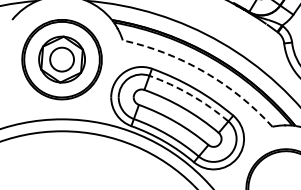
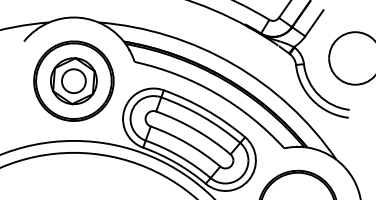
arc: (204, 71) -> (216, 93), dashed -> solid
arc: (190, 94) -> (202, 116), dashed -> solid

